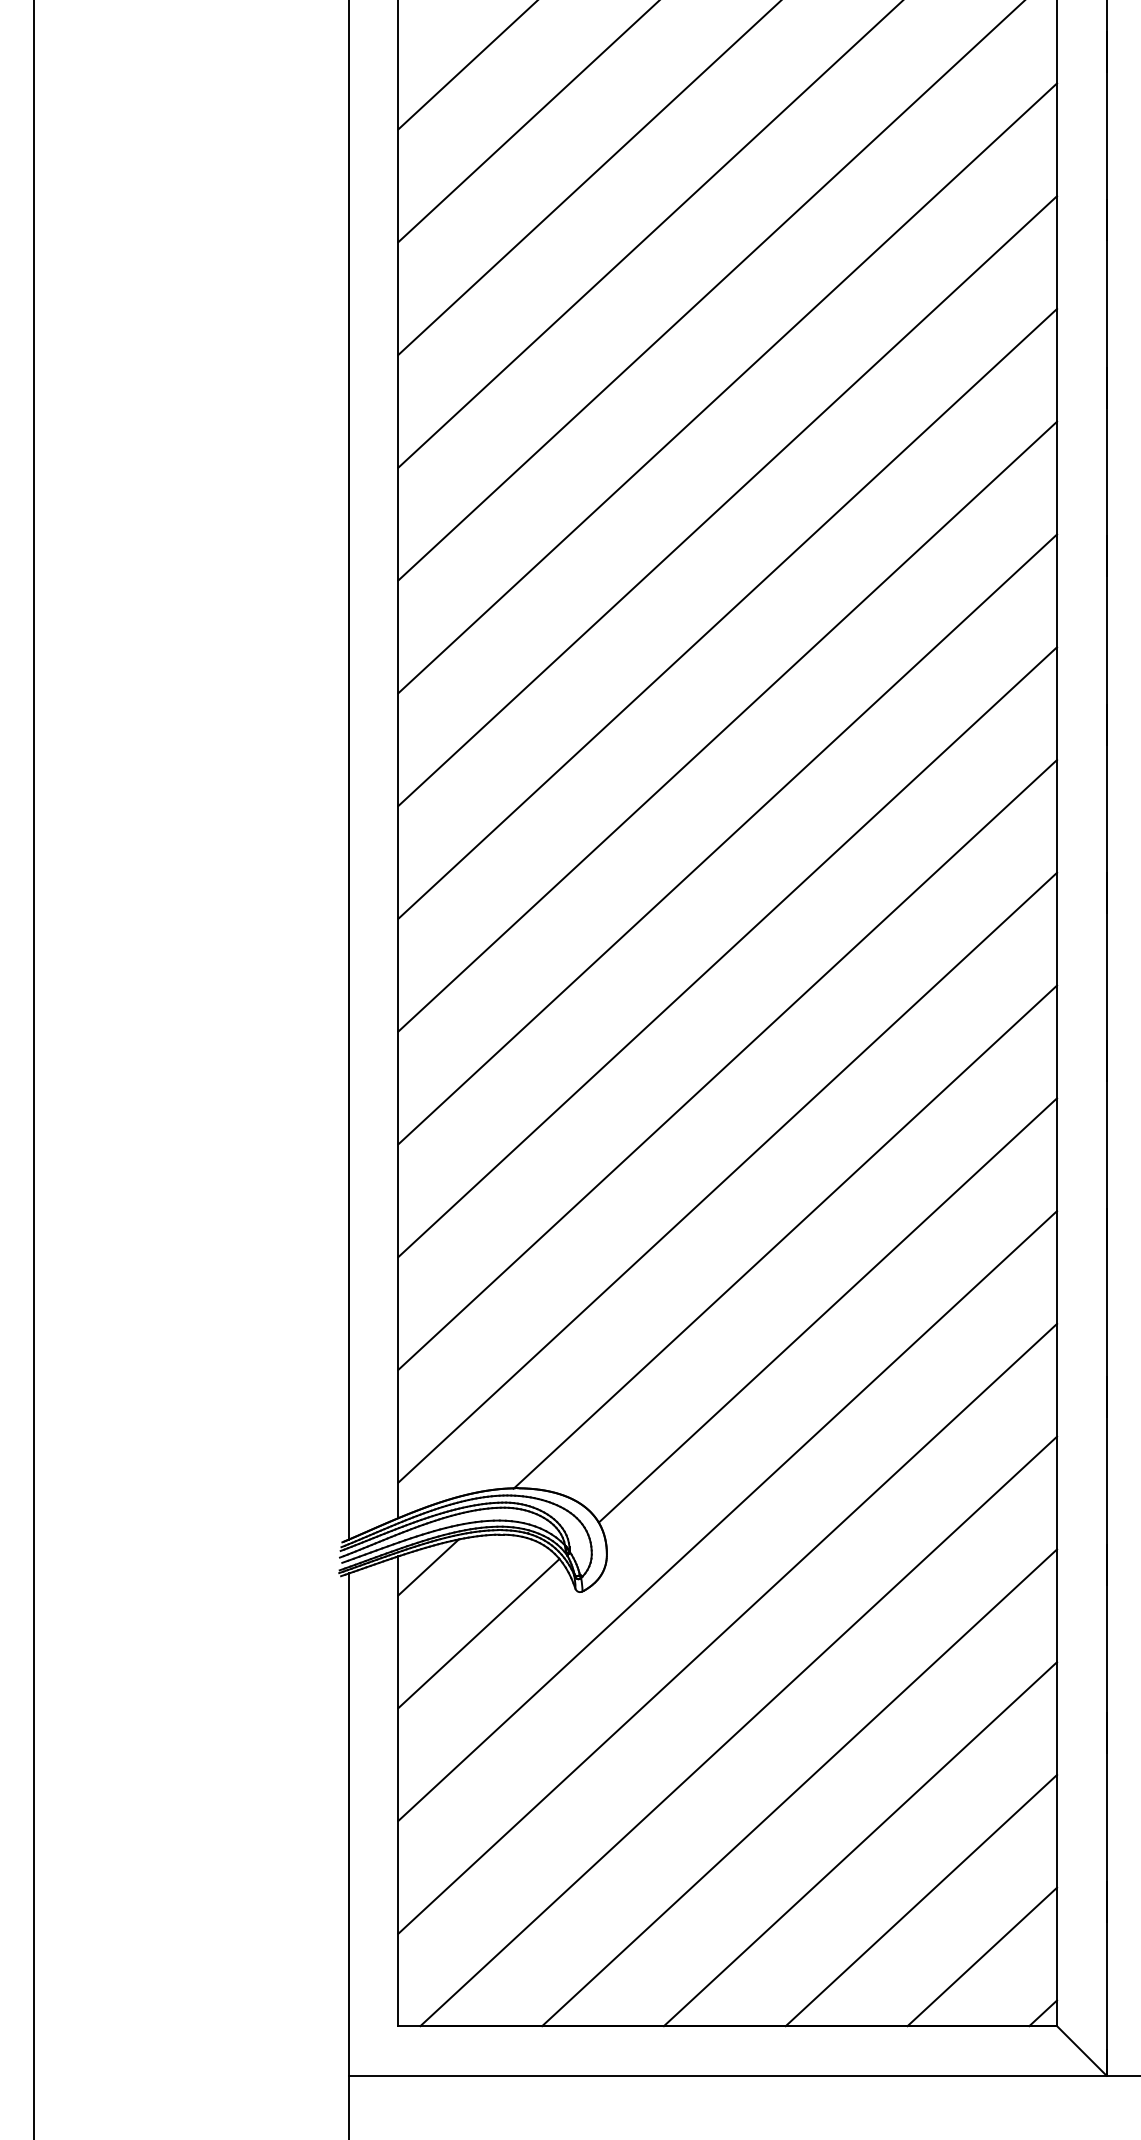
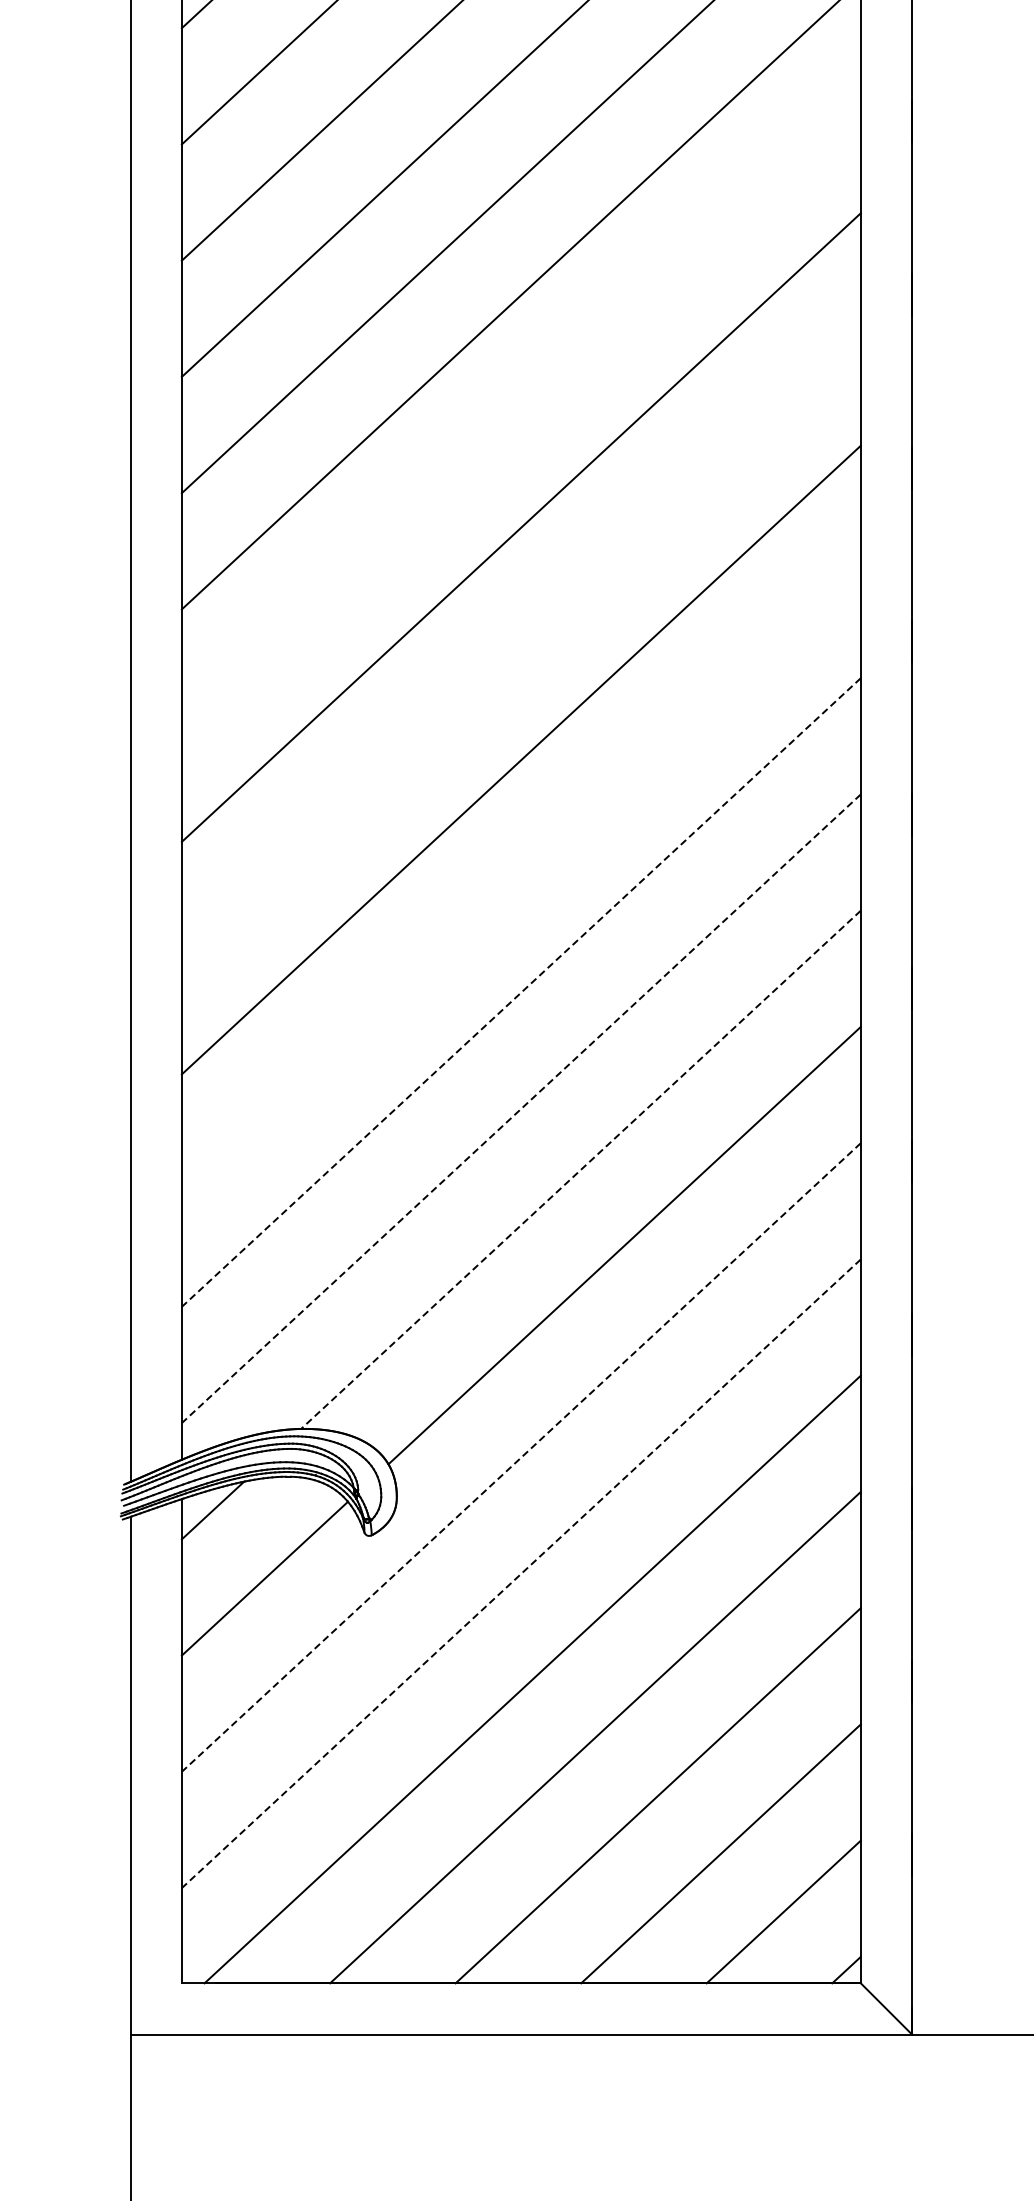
line: (727, 501) -> (521, 411), removed
line: (727, 726) -> (521, 643), removed
line: (727, 952) -> (521, 876), removed
line: (727, 1064) -> (521, 992), solid -> dashed
line: (727, 1177) -> (521, 1108), solid -> dashed
line: (784, 1237) -> (579, 1170), solid -> dashed
line: (727, 1516) -> (521, 1457), solid -> dashed
line: (727, 1628) -> (521, 1573), solid -> dashed

